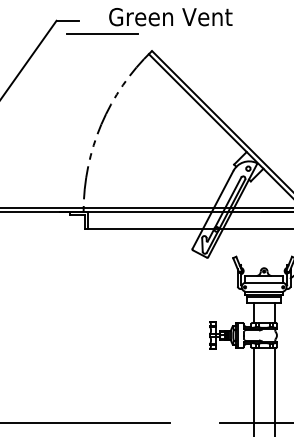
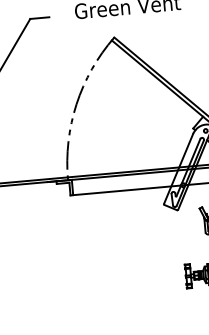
line: (102, 34) -> (70, 27), removed

